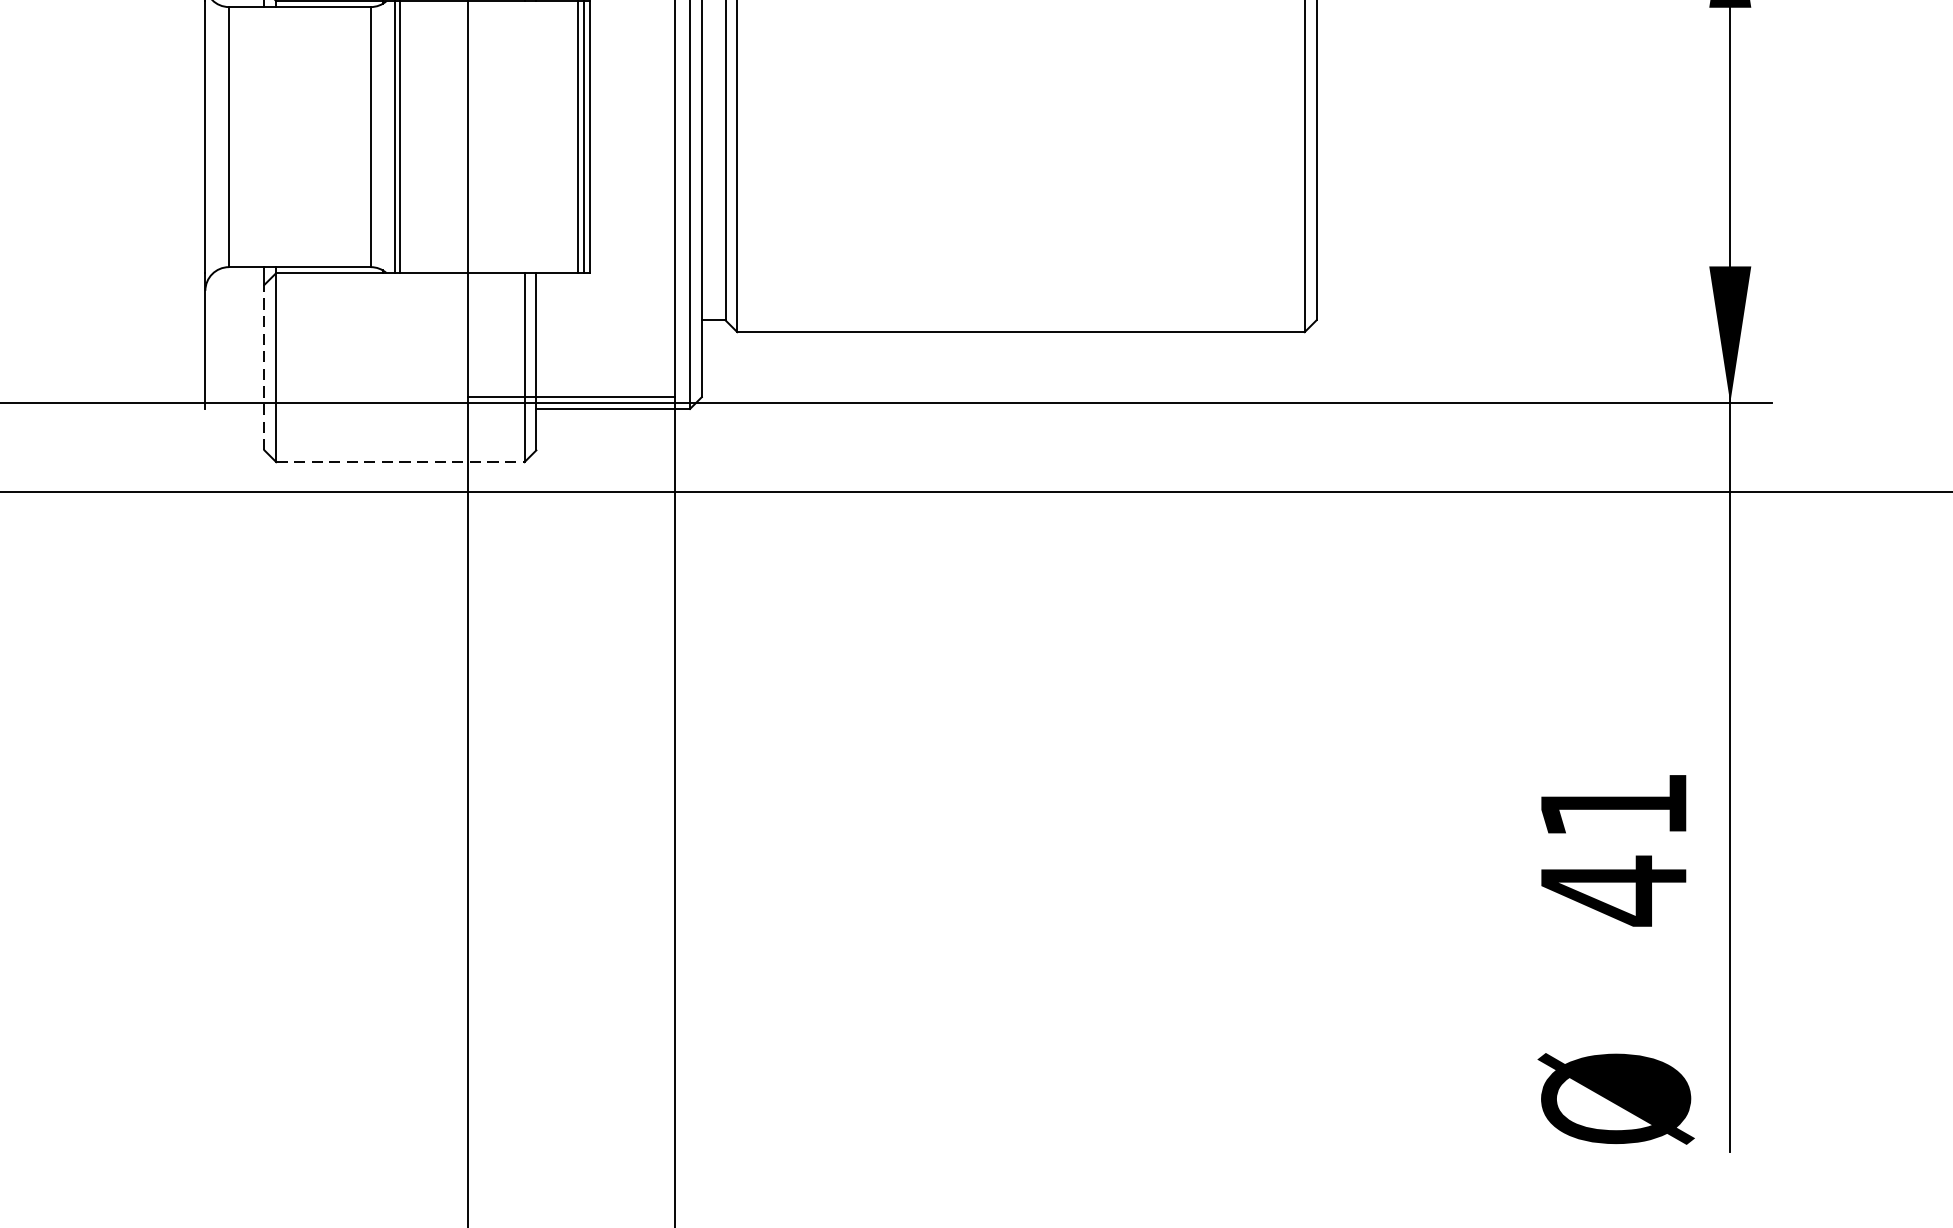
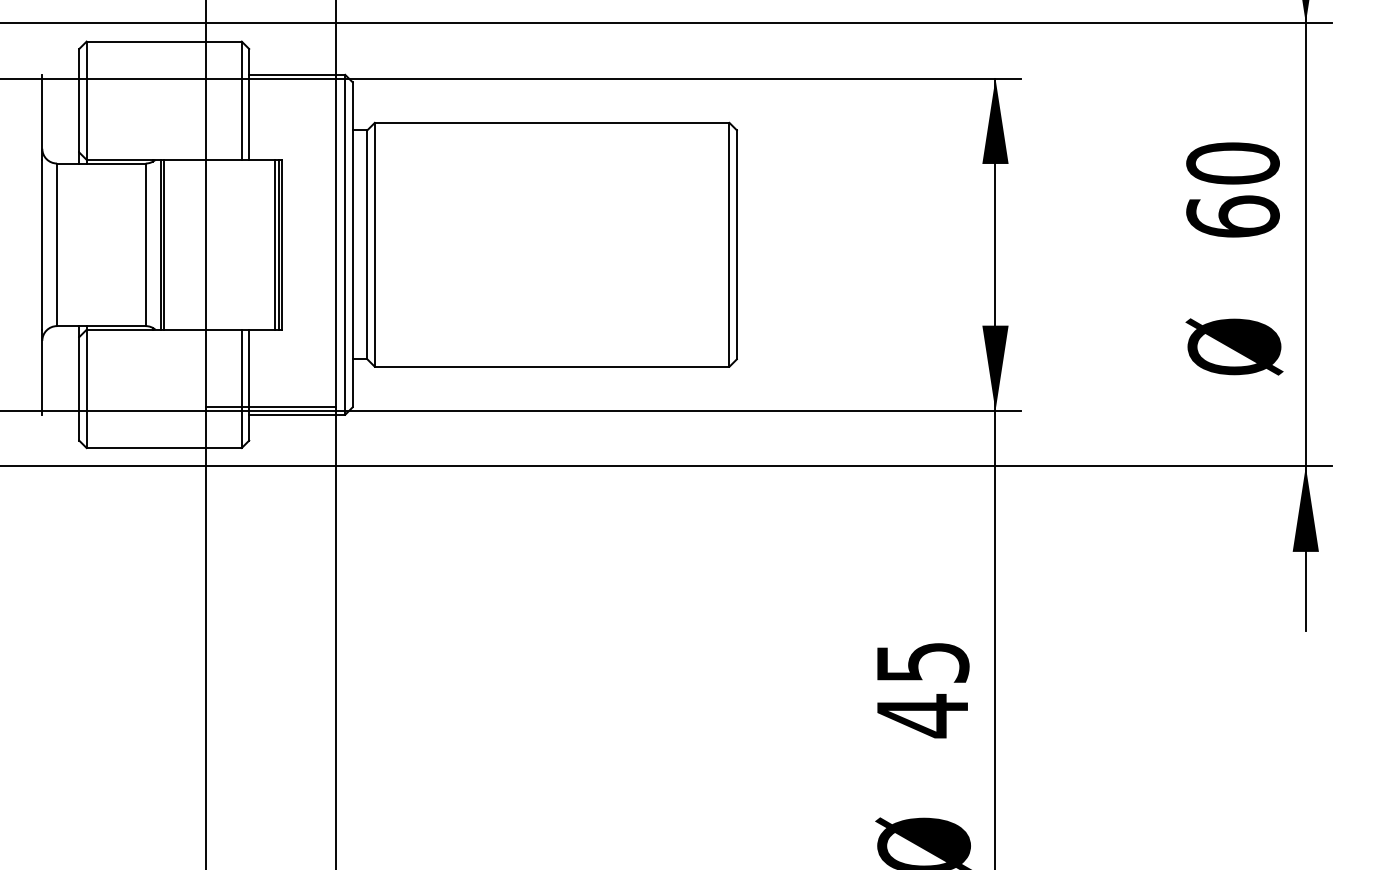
line: (264, 366) -> (79, 388), dashed -> solid
line: (400, 462) -> (164, 448), dashed -> solid
text: (1615, 805) -> (923, 662), 41 -> 45

